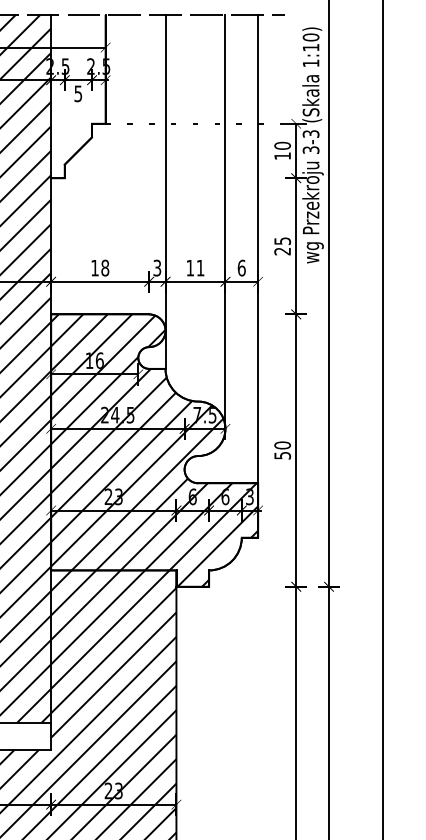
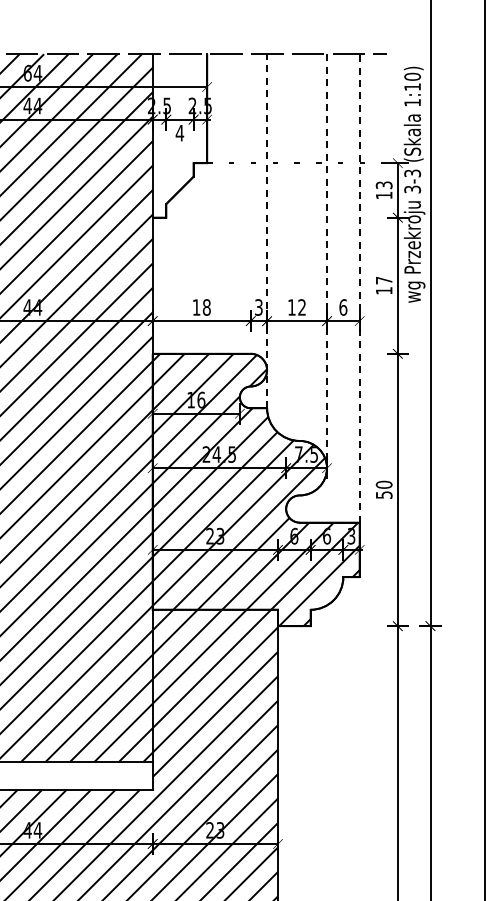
text: (77, 94) -> (179, 133), 5 -> 4
text: (281, 146) -> (383, 185), 10 -> 13
line: (165, 191) -> (267, 230), solid -> dashed
line: (225, 222) -> (327, 261), solid -> dashed
text: (281, 246) -> (383, 285), 25 -> 17
line: (257, 248) -> (359, 287), solid -> dashed
text: (199, 268) -> (301, 307), 11 -> 12

